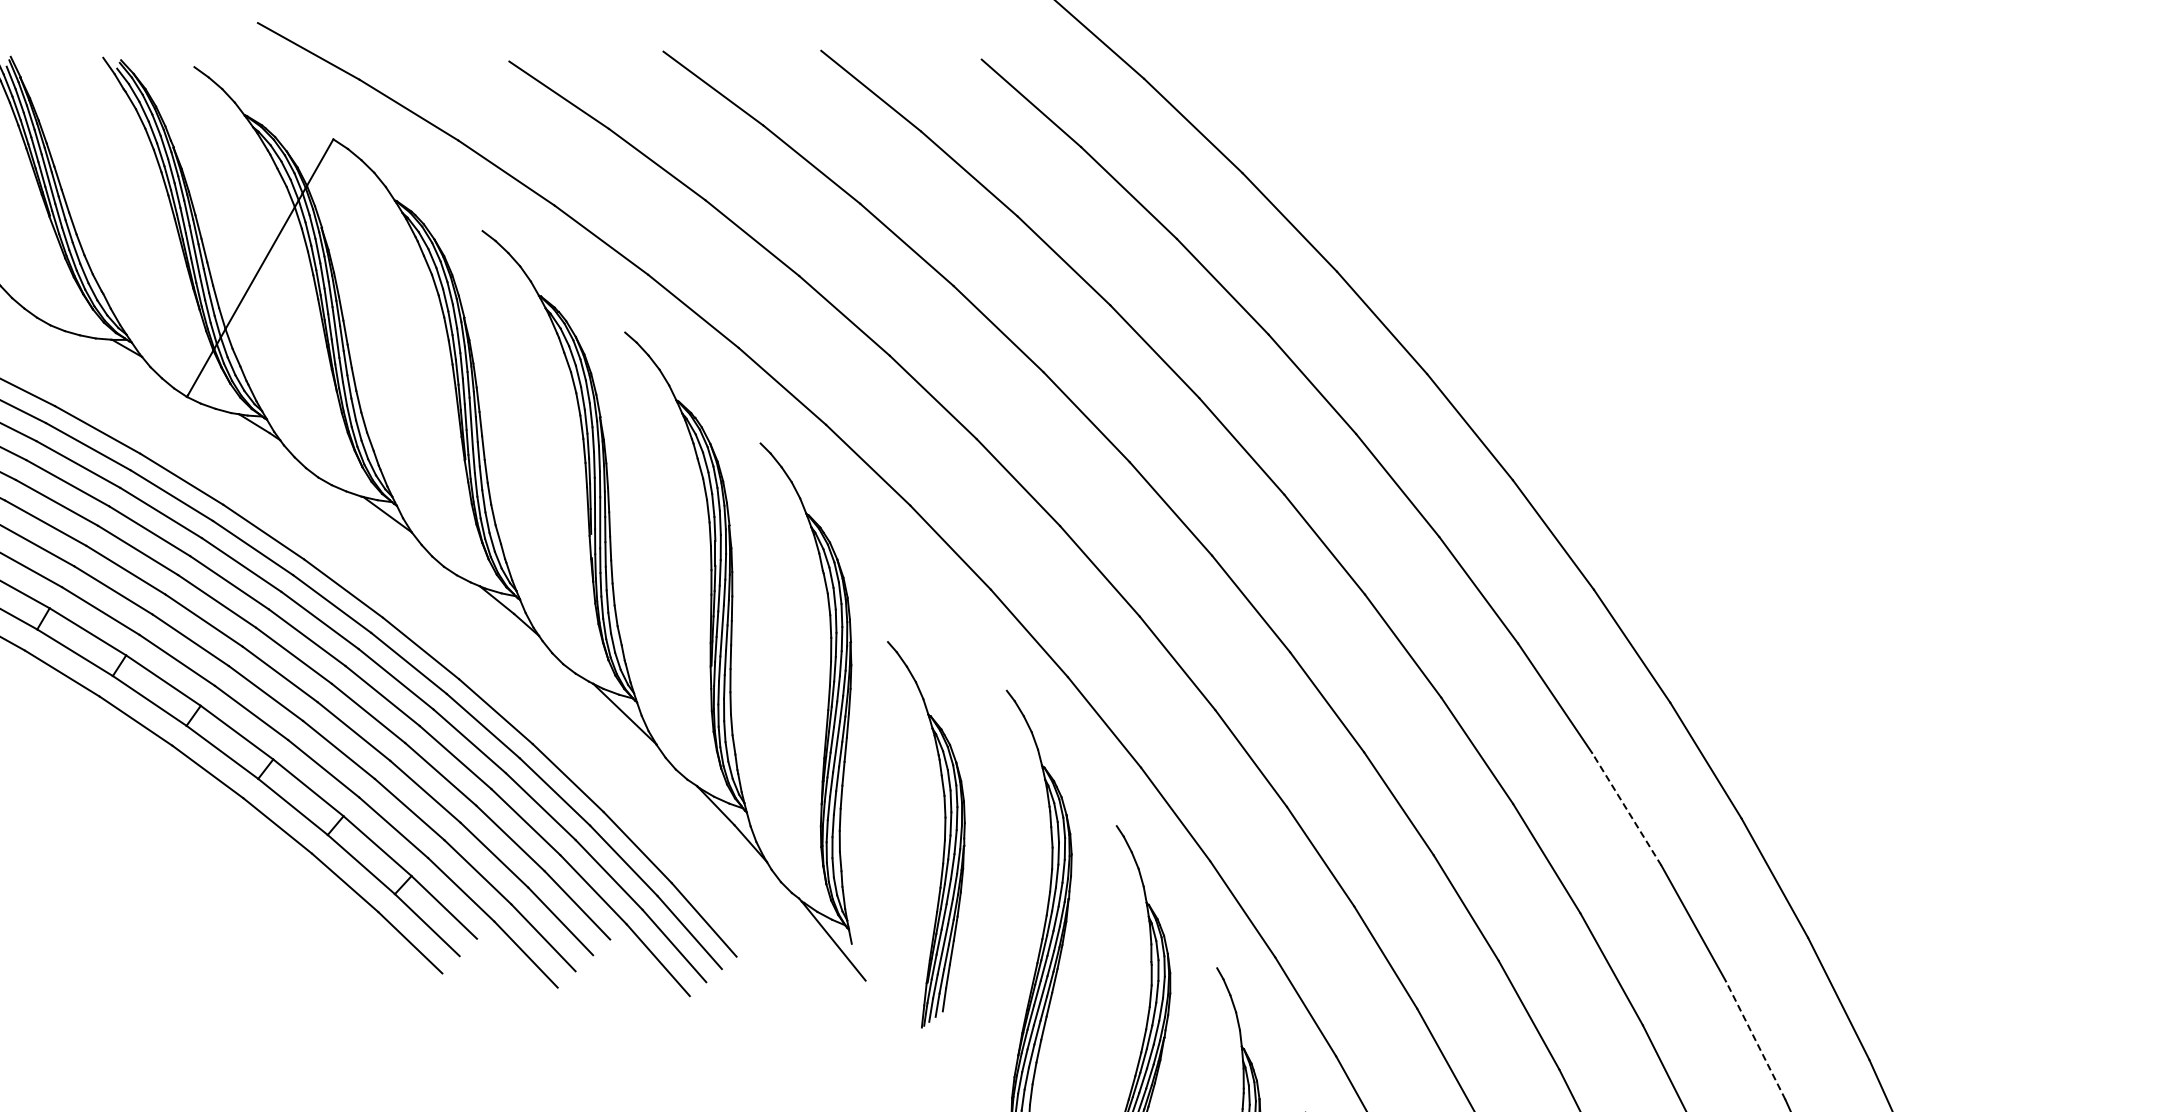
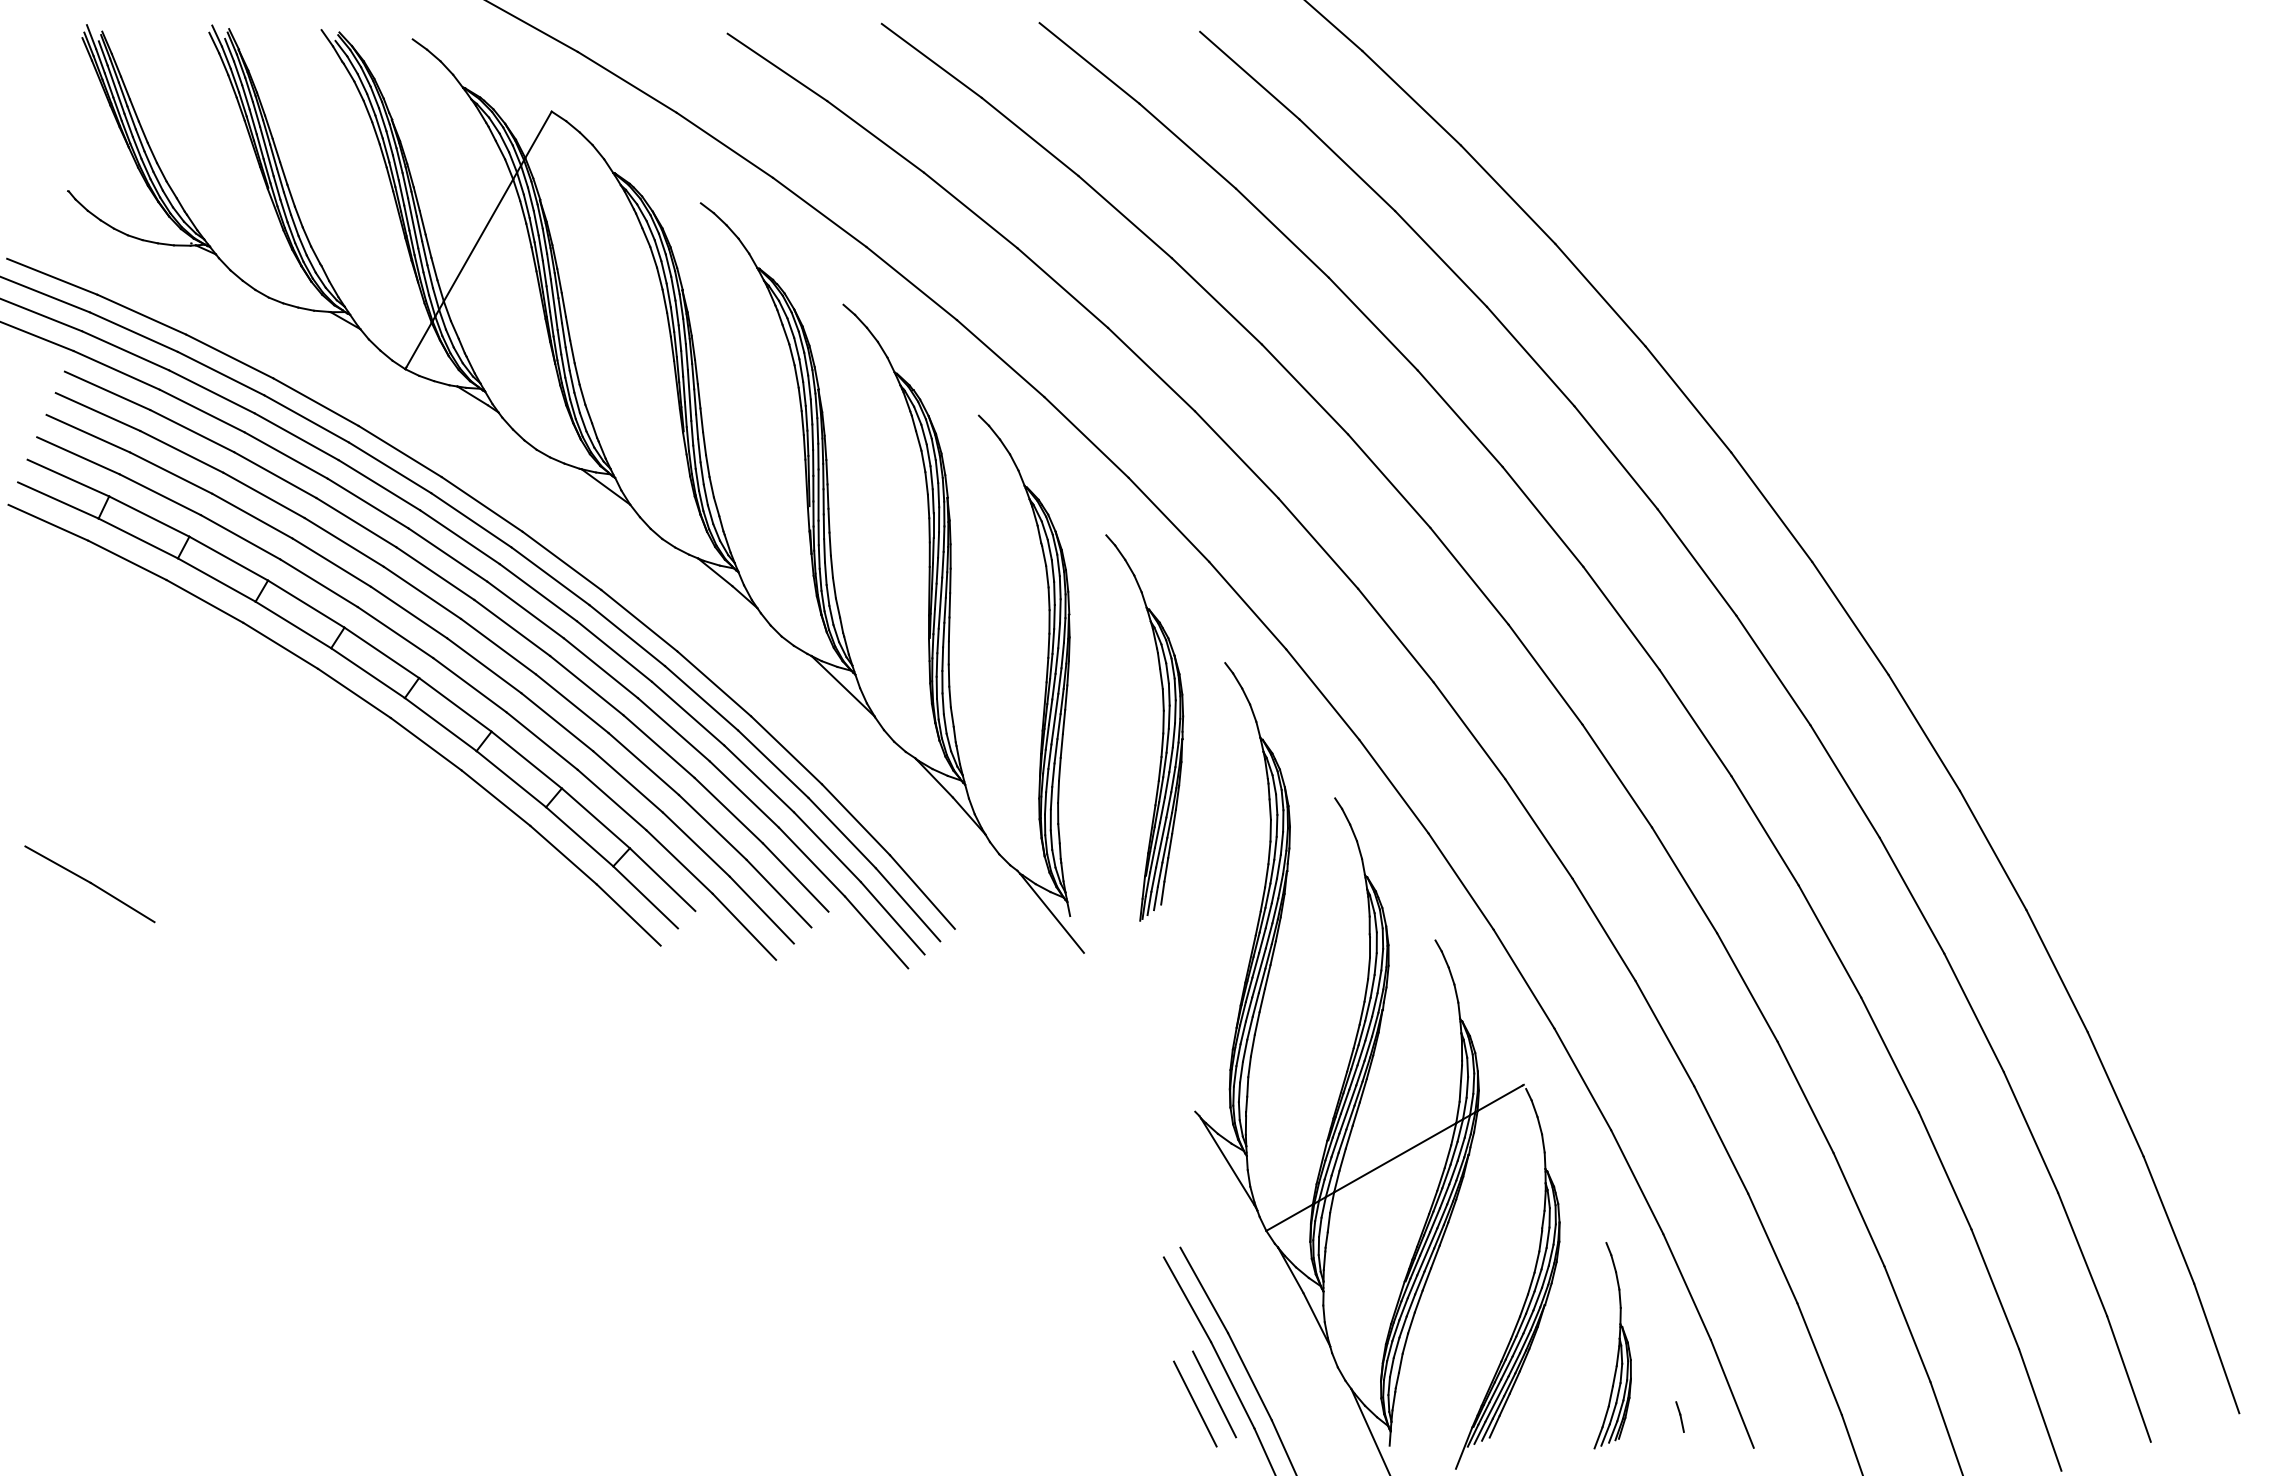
line: (1626, 809) -> (1844, 781), dashed -> solid
part: (944, 834) -> (1162, 727), moved
line: (1755, 1040) -> (1973, 1012), dashed -> solid

